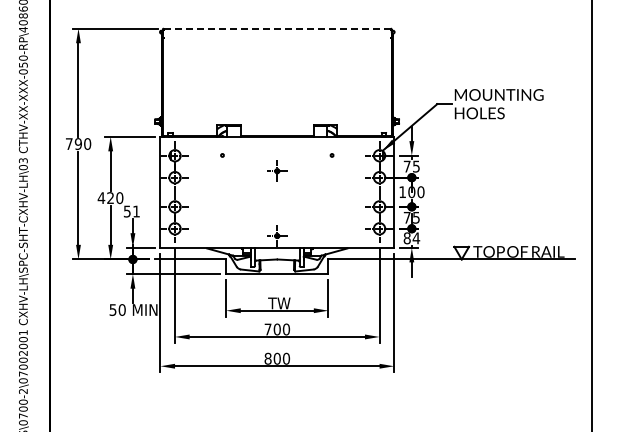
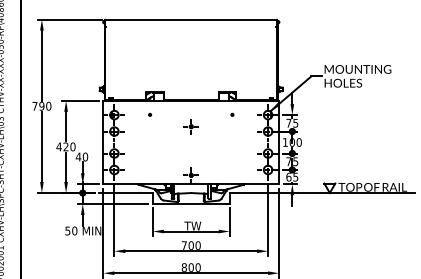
line: (277, 28) -> (191, 19), dashed -> solid
text: (131, 211) -> (81, 156), 51 -> 40
text: (411, 238) -> (292, 177), 84 -> 65

